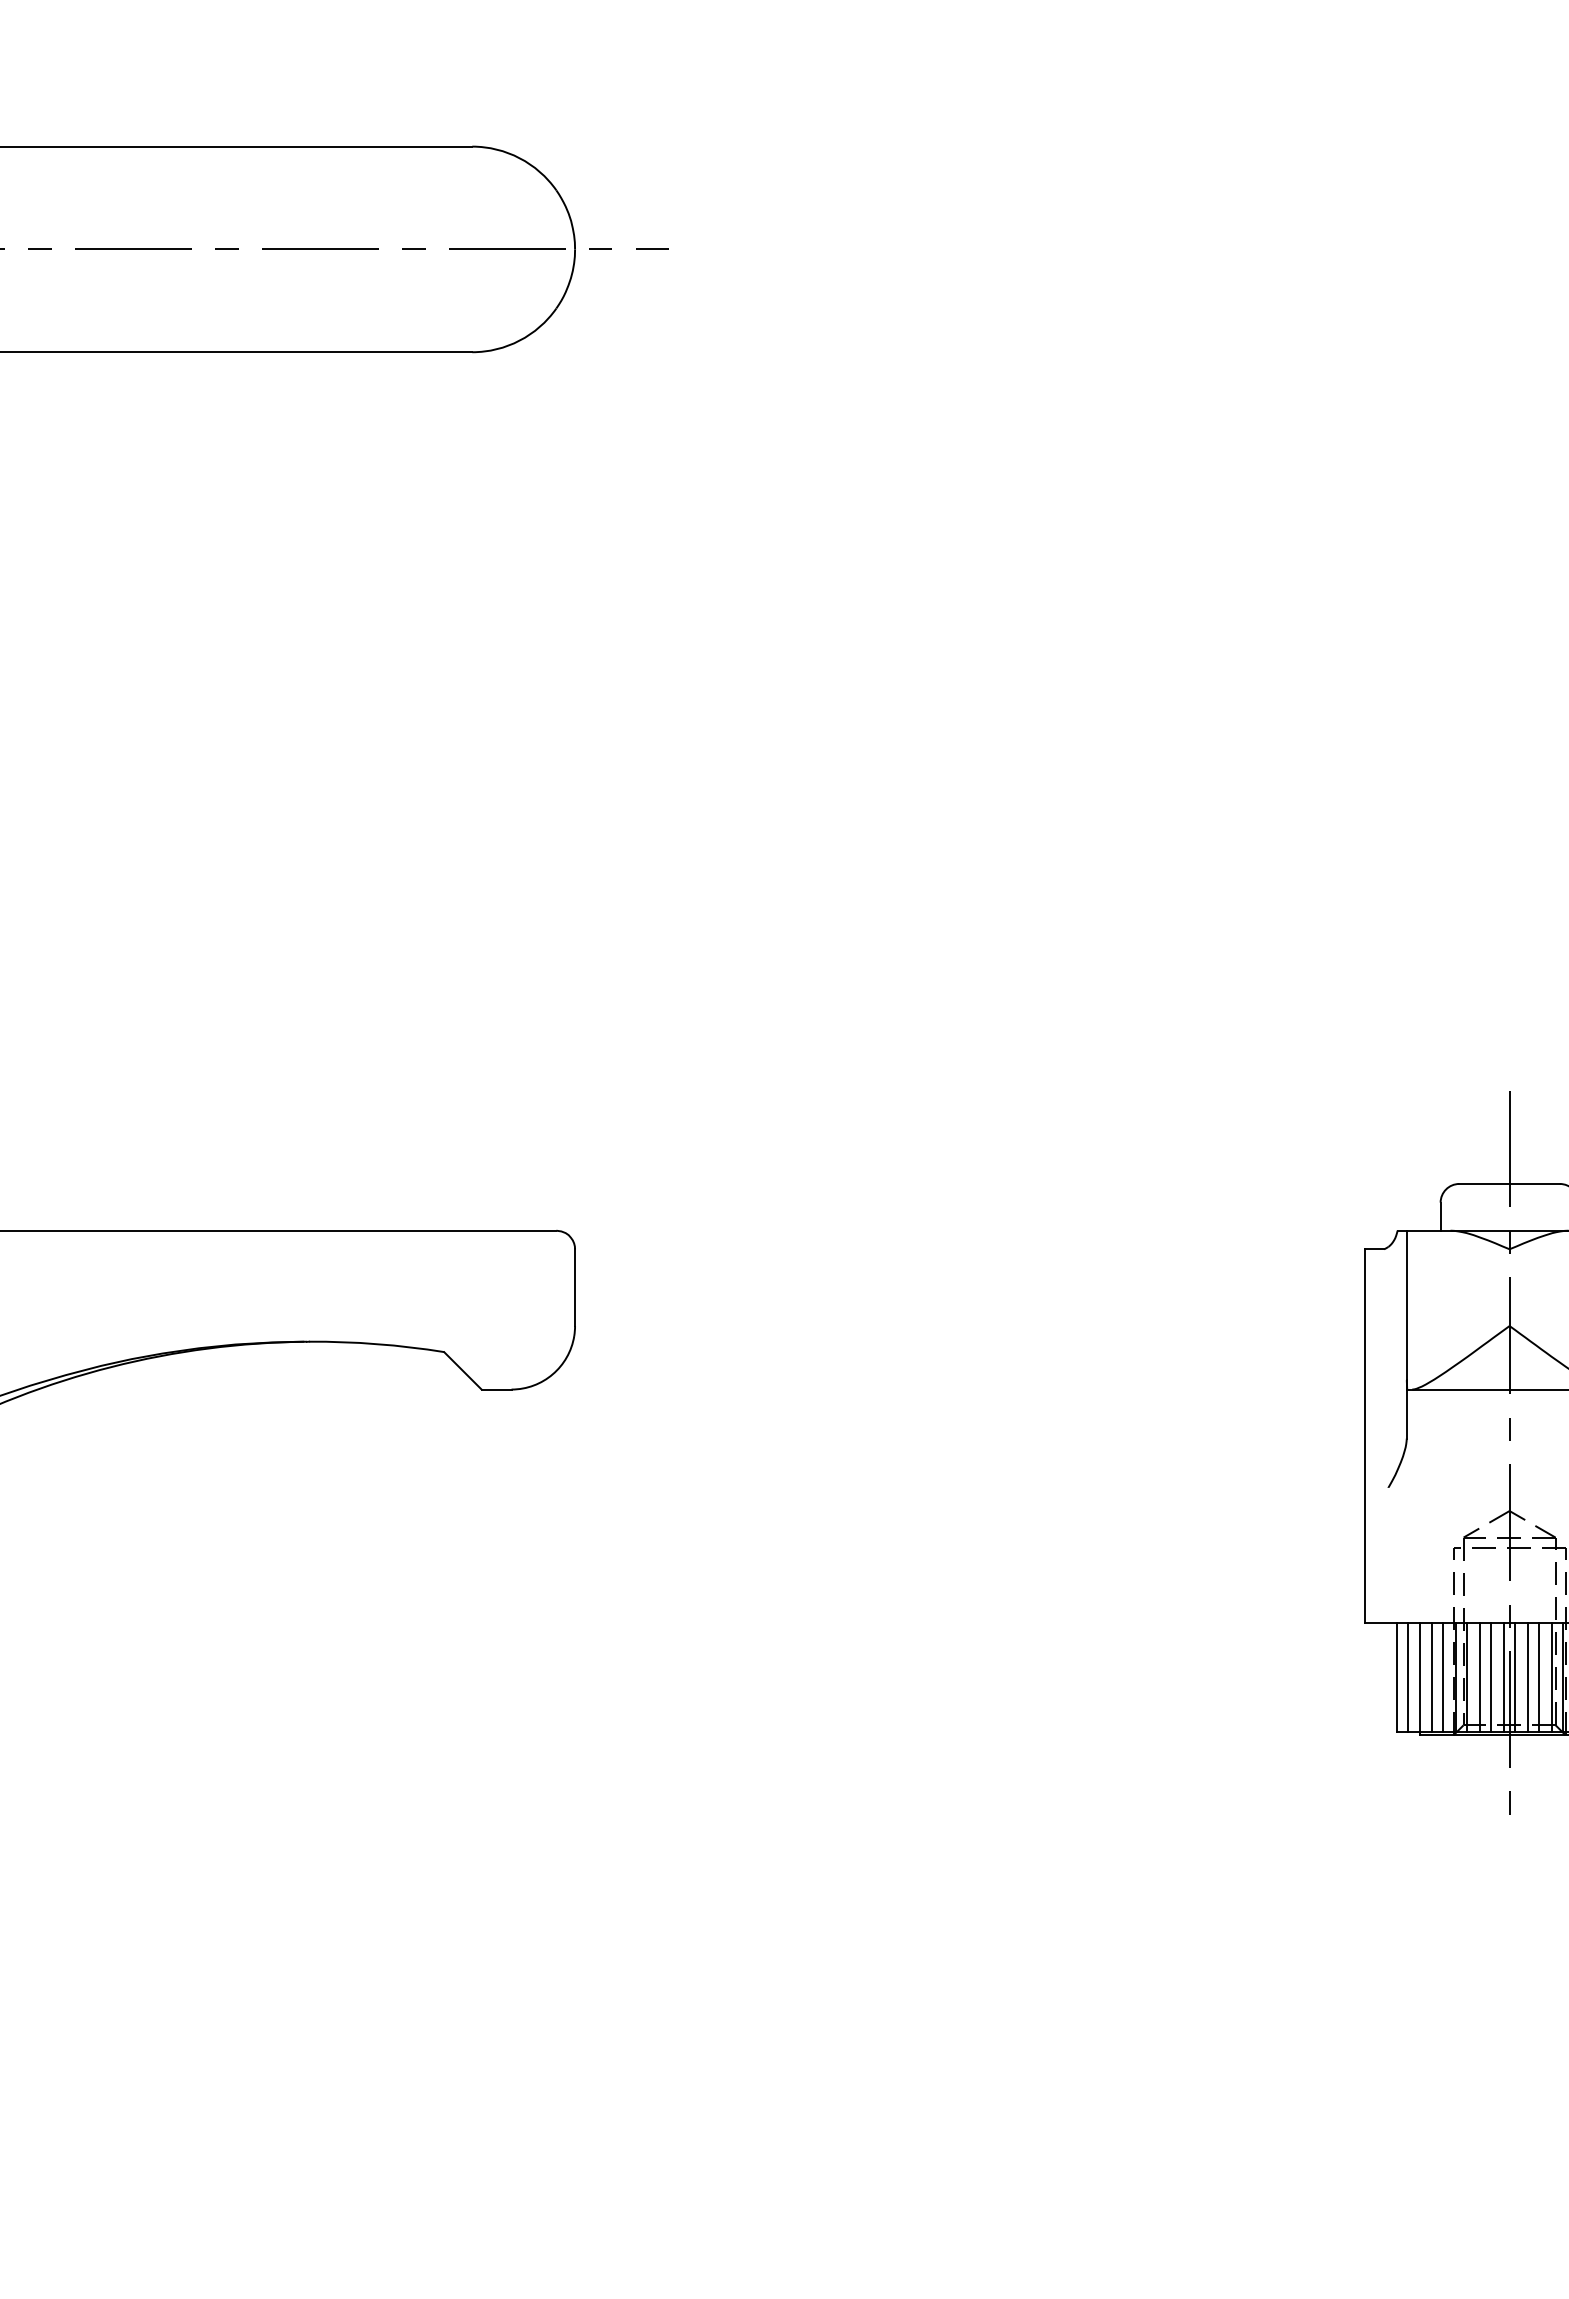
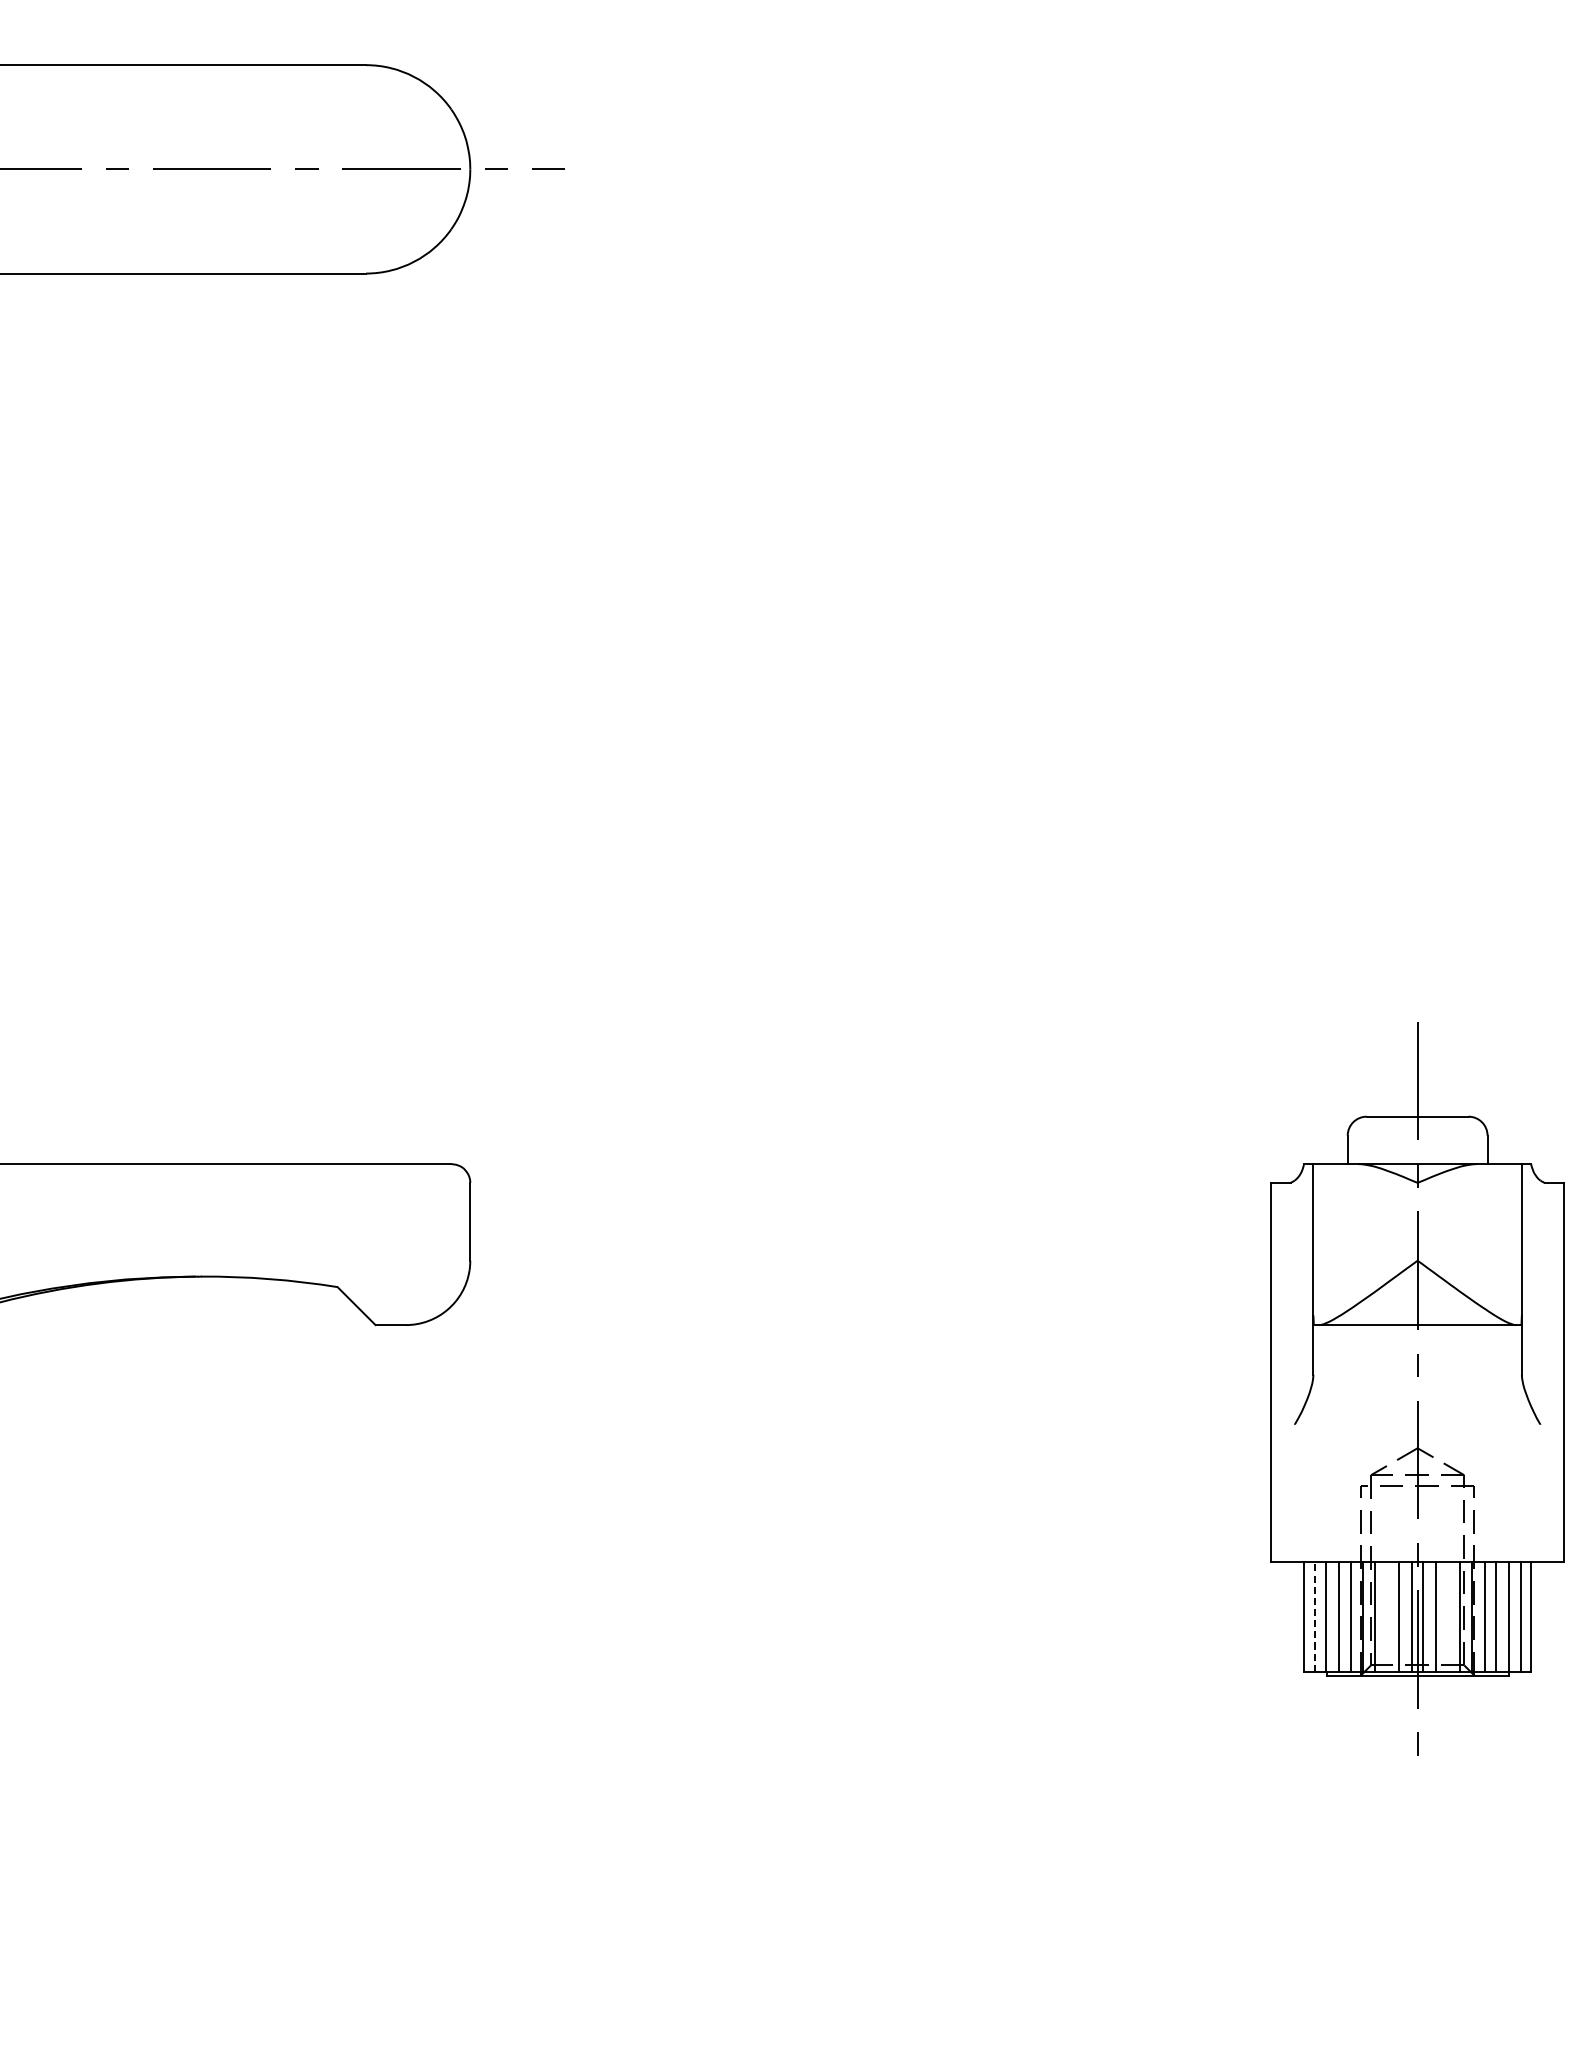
line: (1408, 1676) -> (1315, 1615), solid -> dashed
line: (1480, 1677) -> (1388, 1616), removed
line: (1539, 1677) -> (1447, 1616), removed

